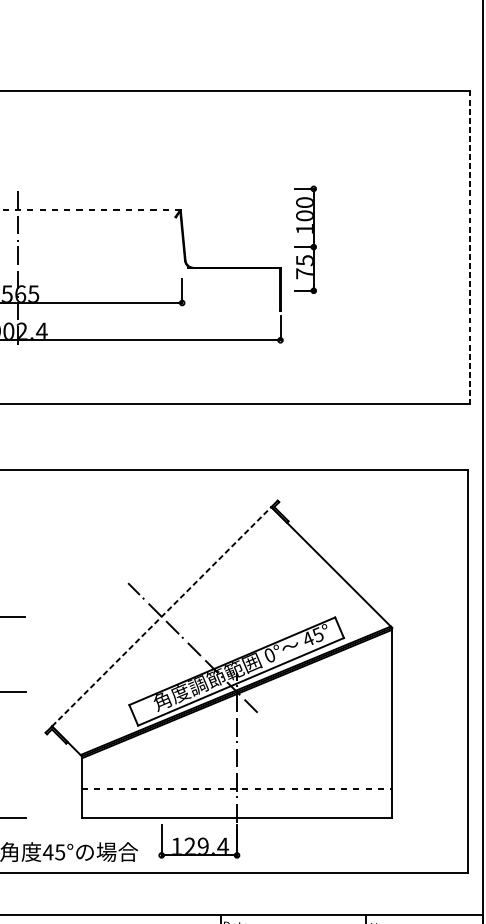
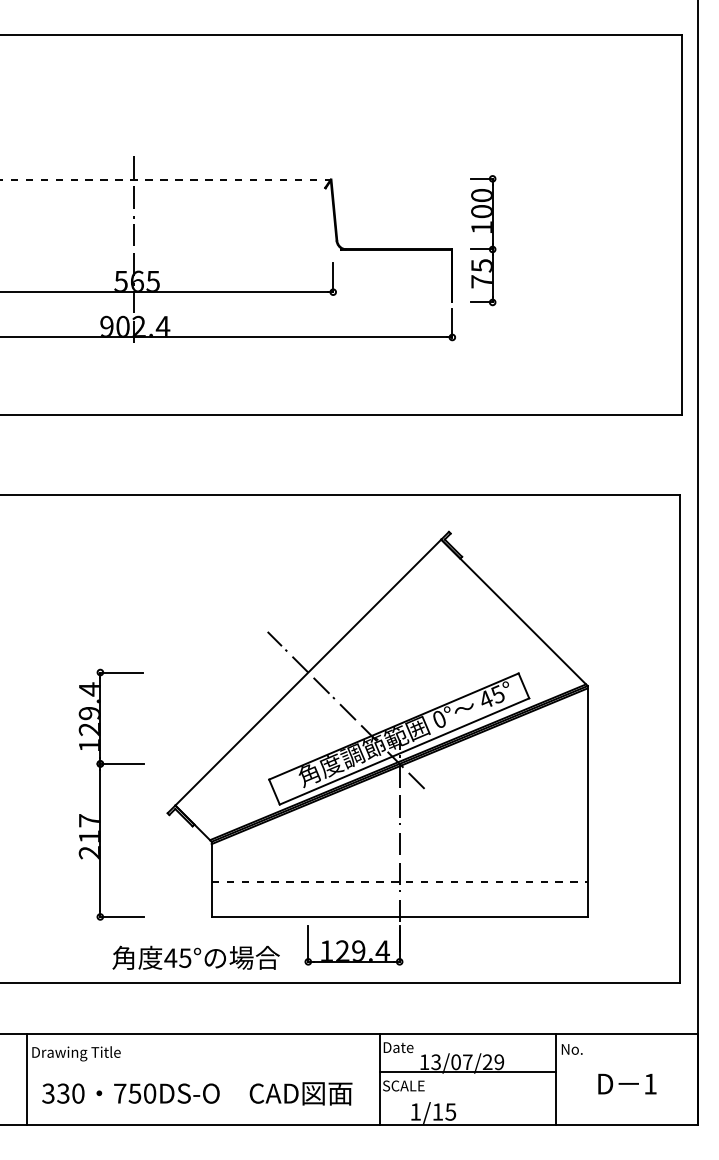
part: (306, 246) -> (483, 248), moved
line: (470, 247) -> (682, 224), dashed -> solid
line: (161, 616) -> (308, 672), dashed -> solid

